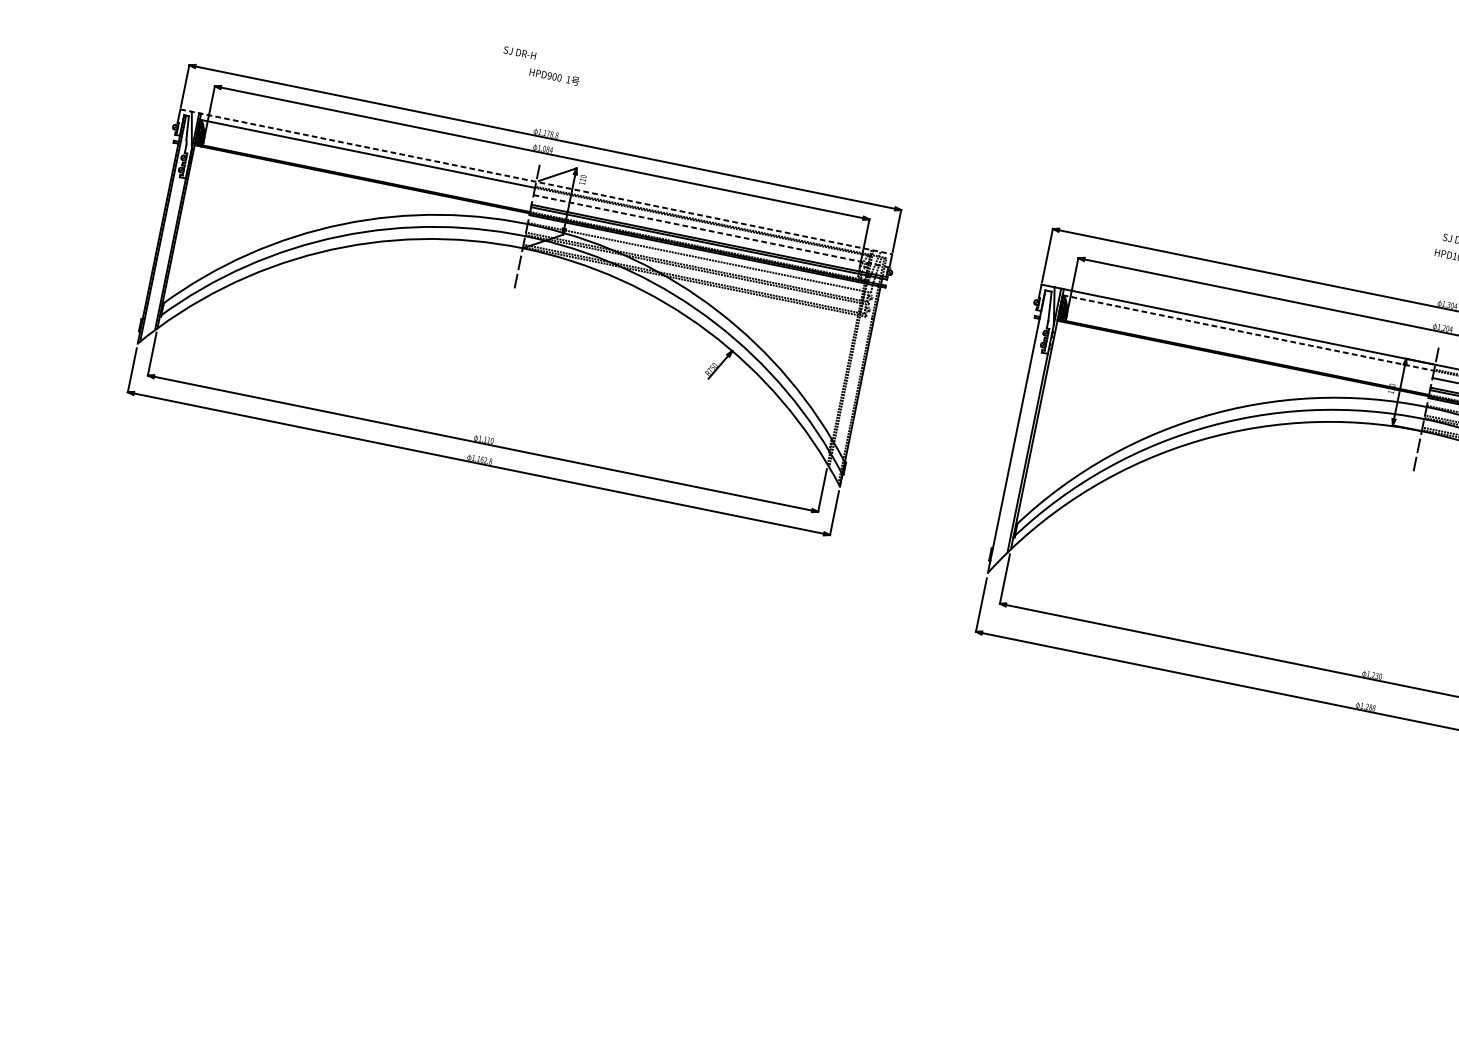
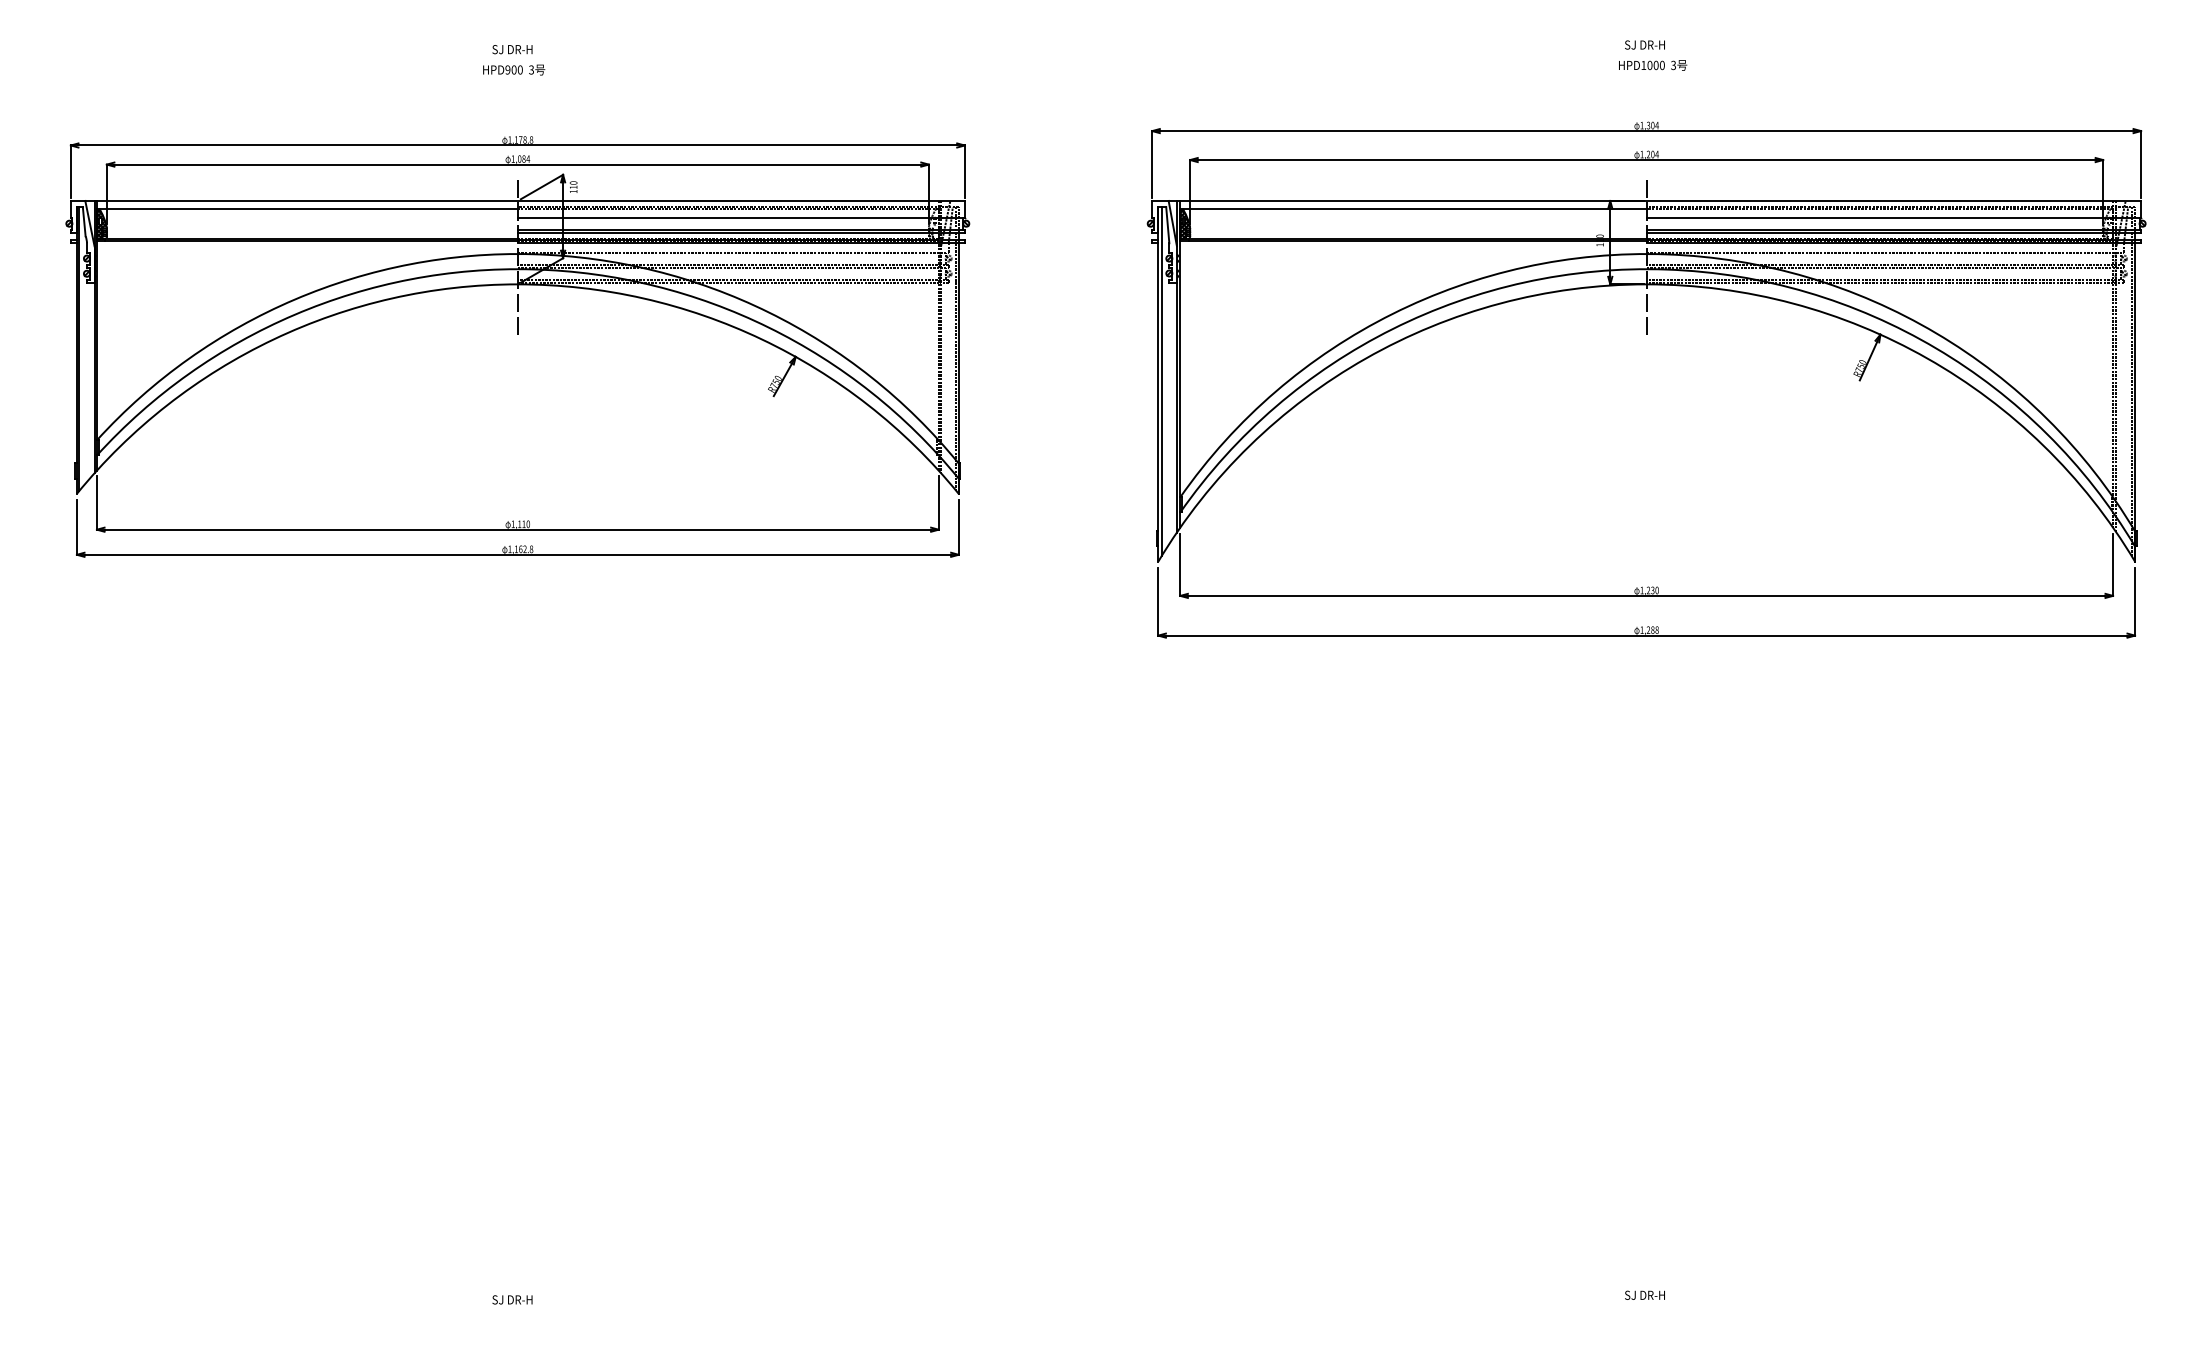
text: (519, 52) -> (512, 49), moved
text: (568, 79) -> (531, 69), 1 -> 3
line: (536, 181) -> (517, 200), dashed -> solid
line: (711, 231) -> (741, 217), dashed -> solid
line: (1249, 333) -> (1414, 208), dashed -> solid
line: (1019, 429) -> (1161, 381), added

